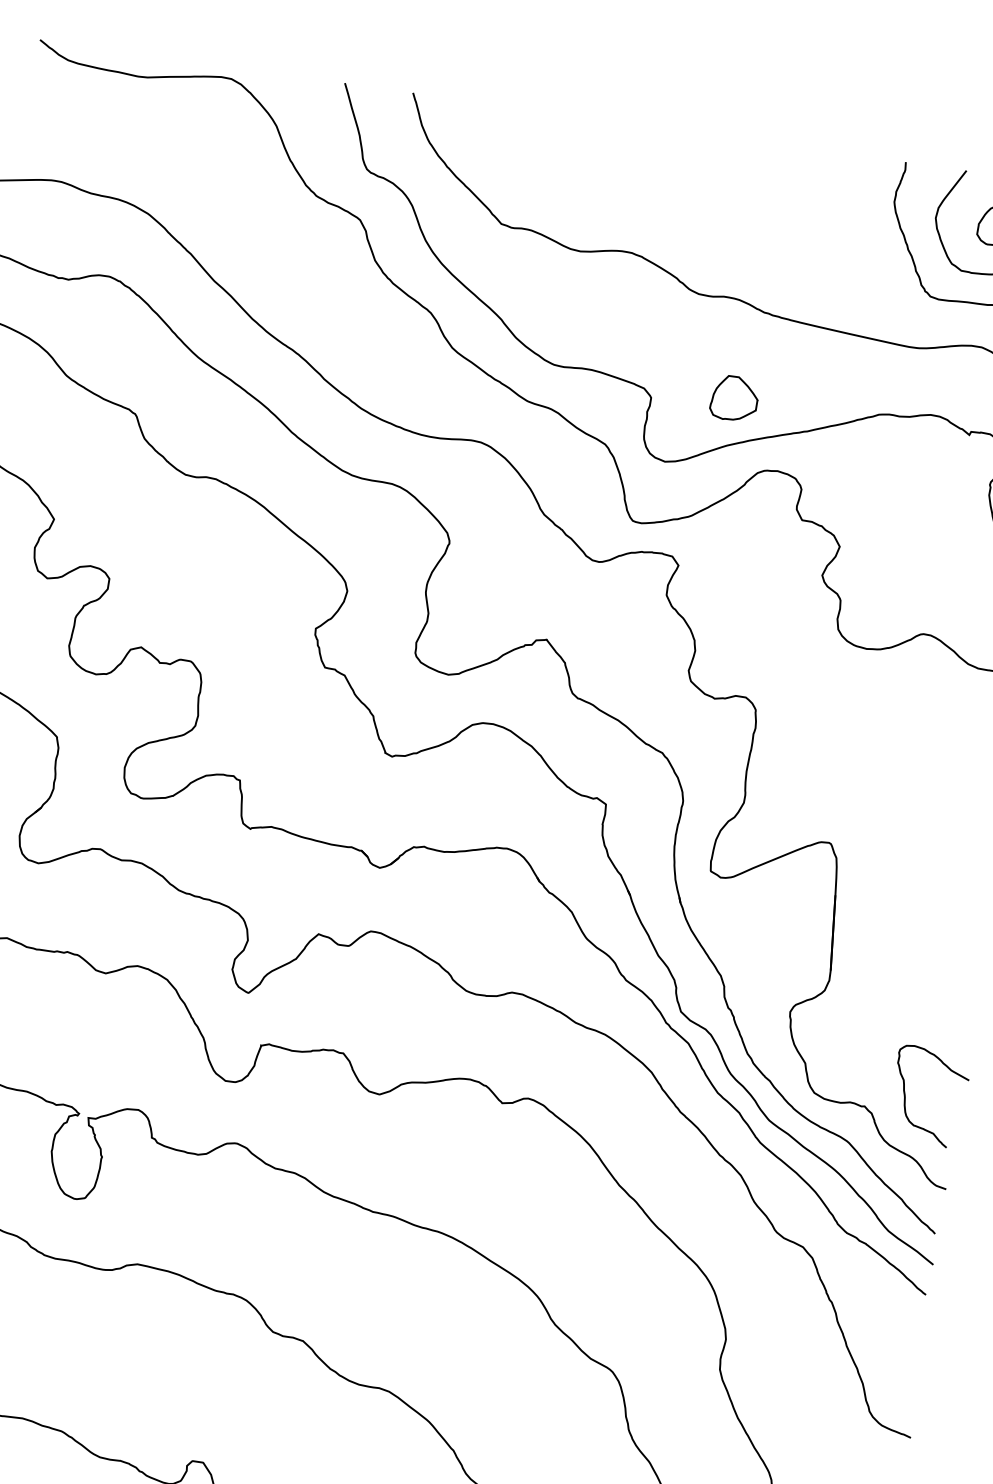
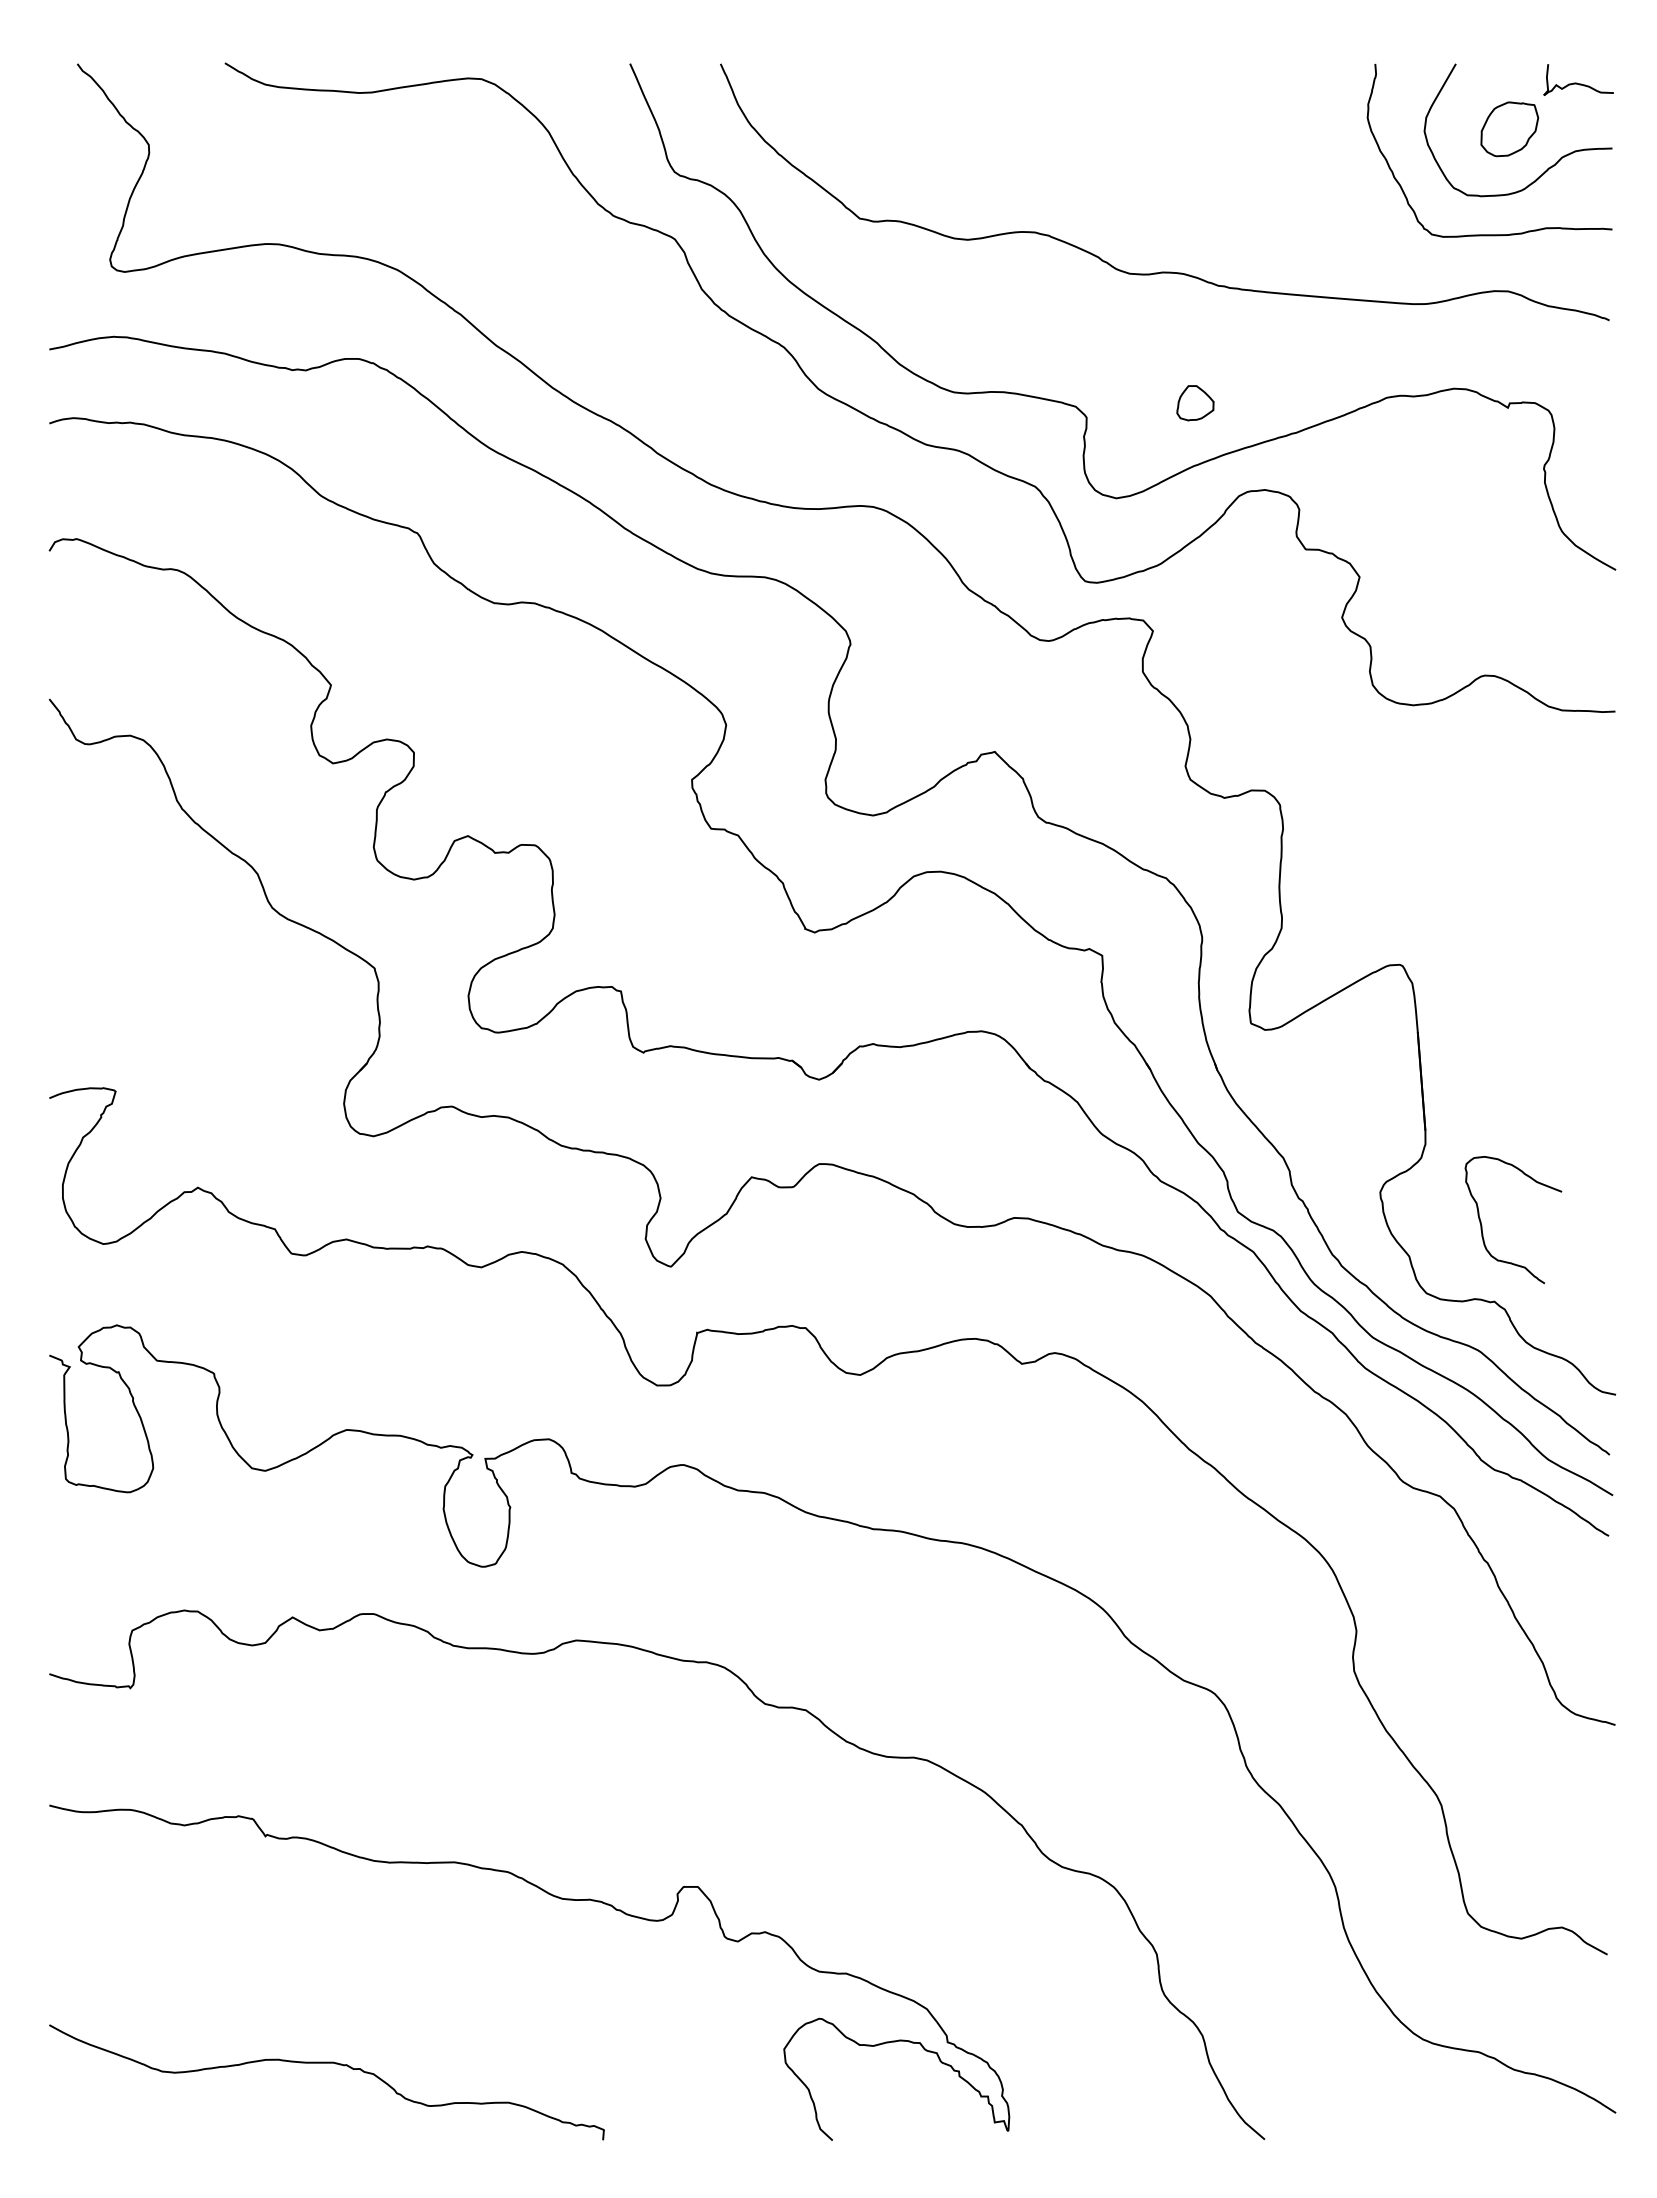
part: (734, 397) -> (1195, 402), size x0.6
curve: (905, 1097) -> (1482, 1225), moved

